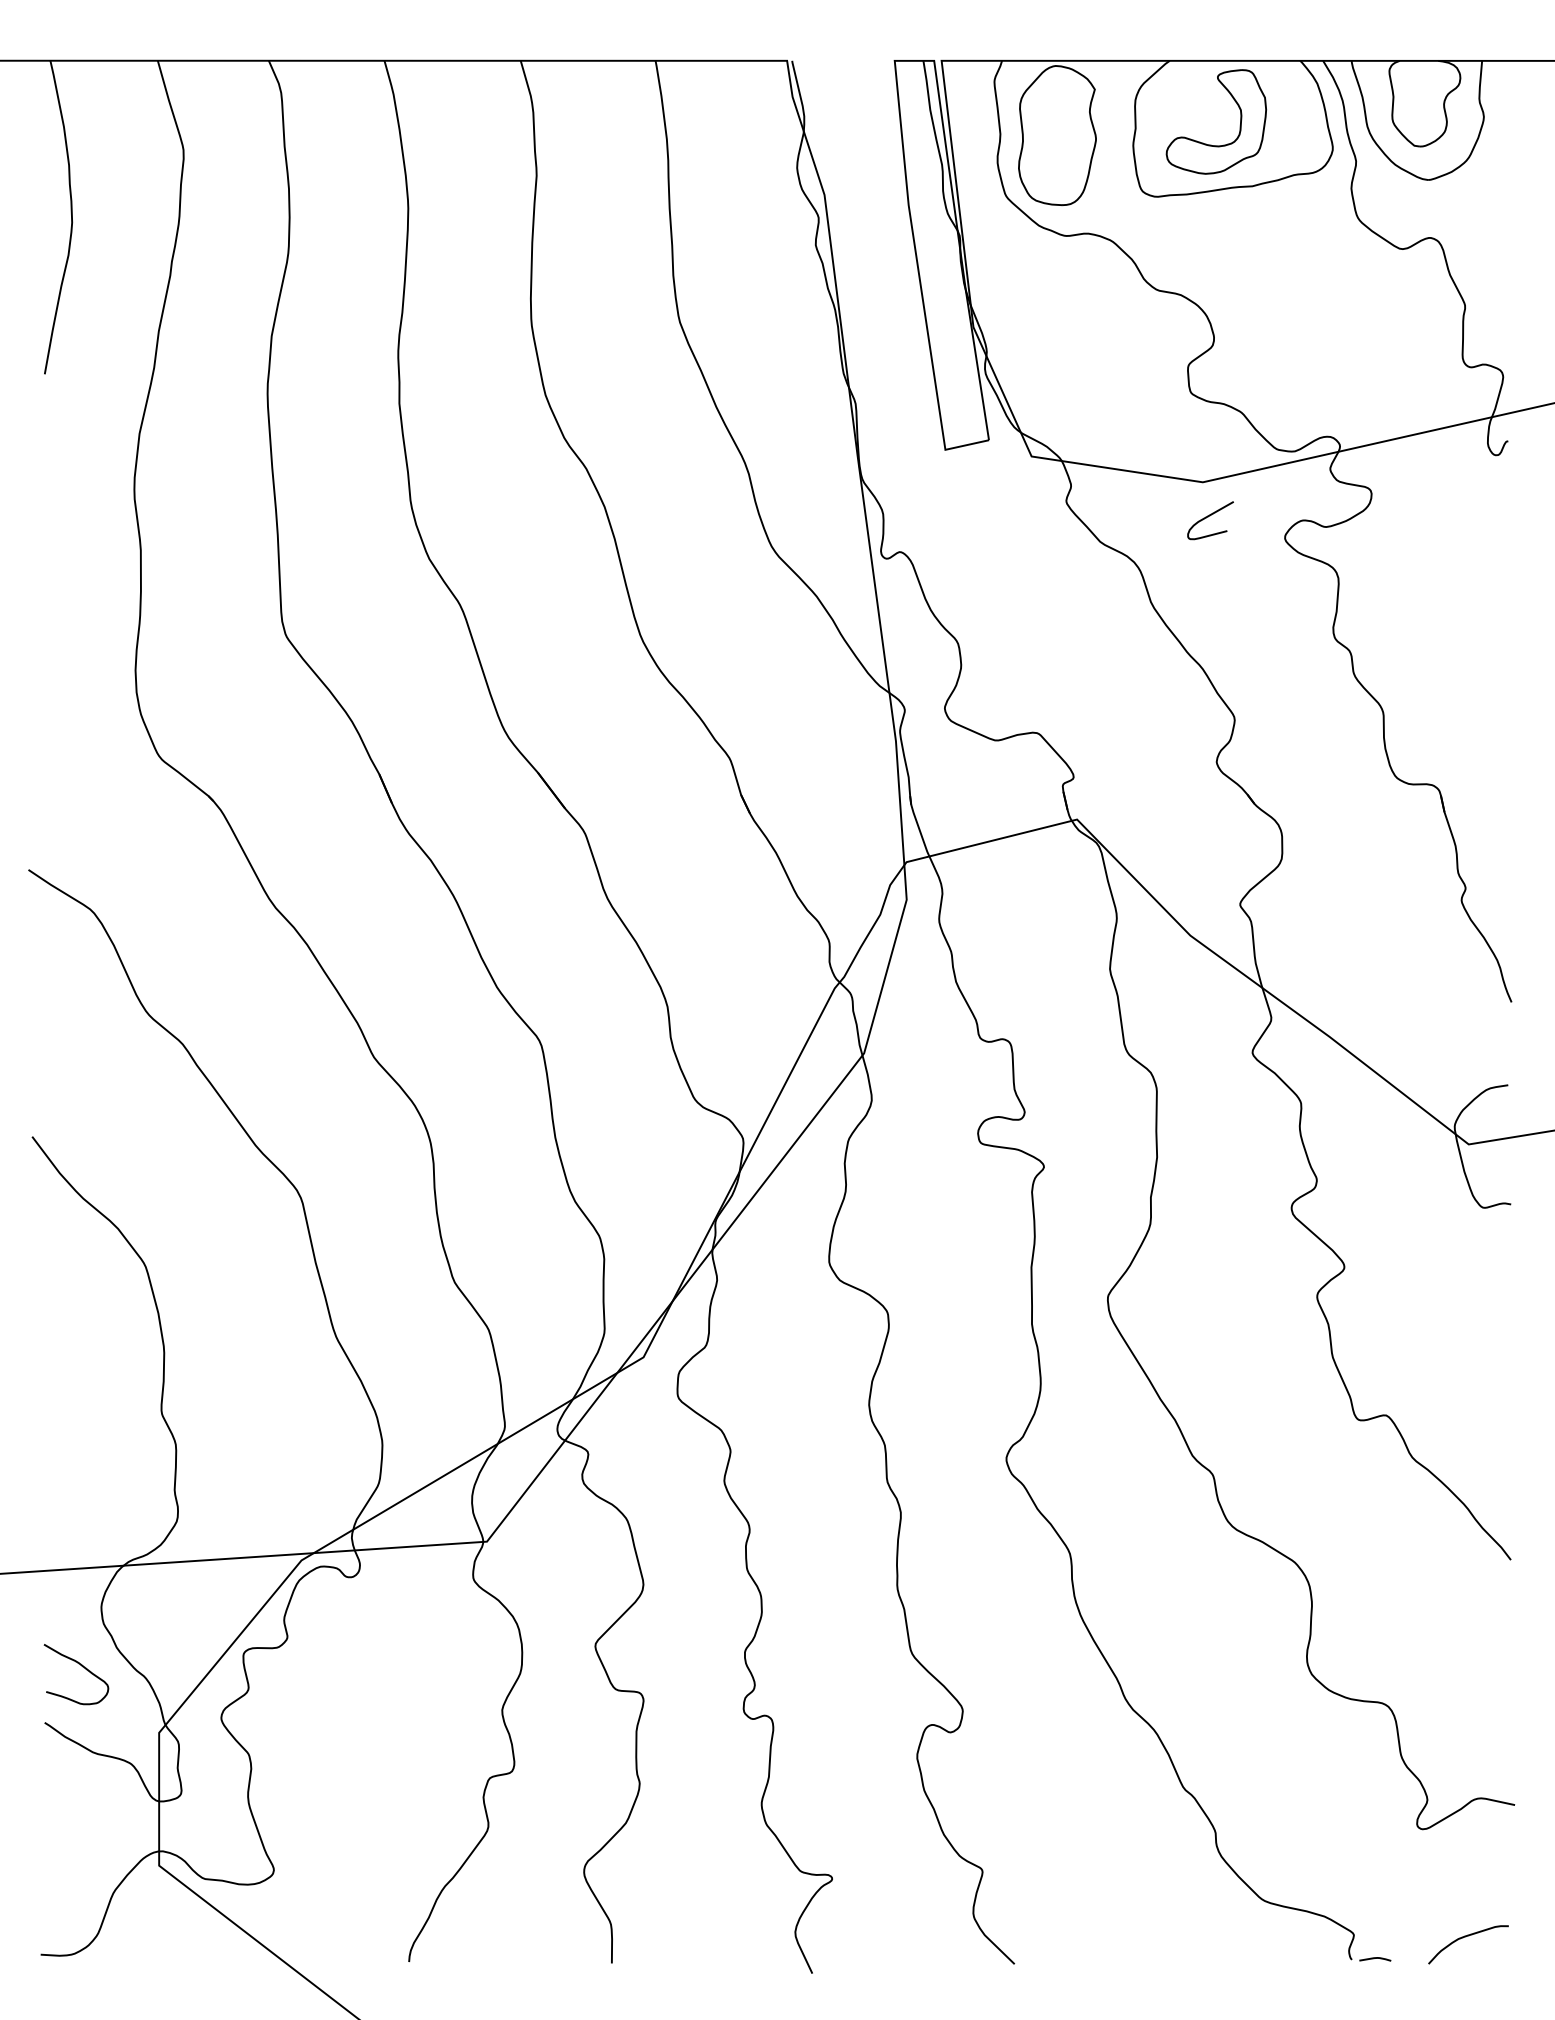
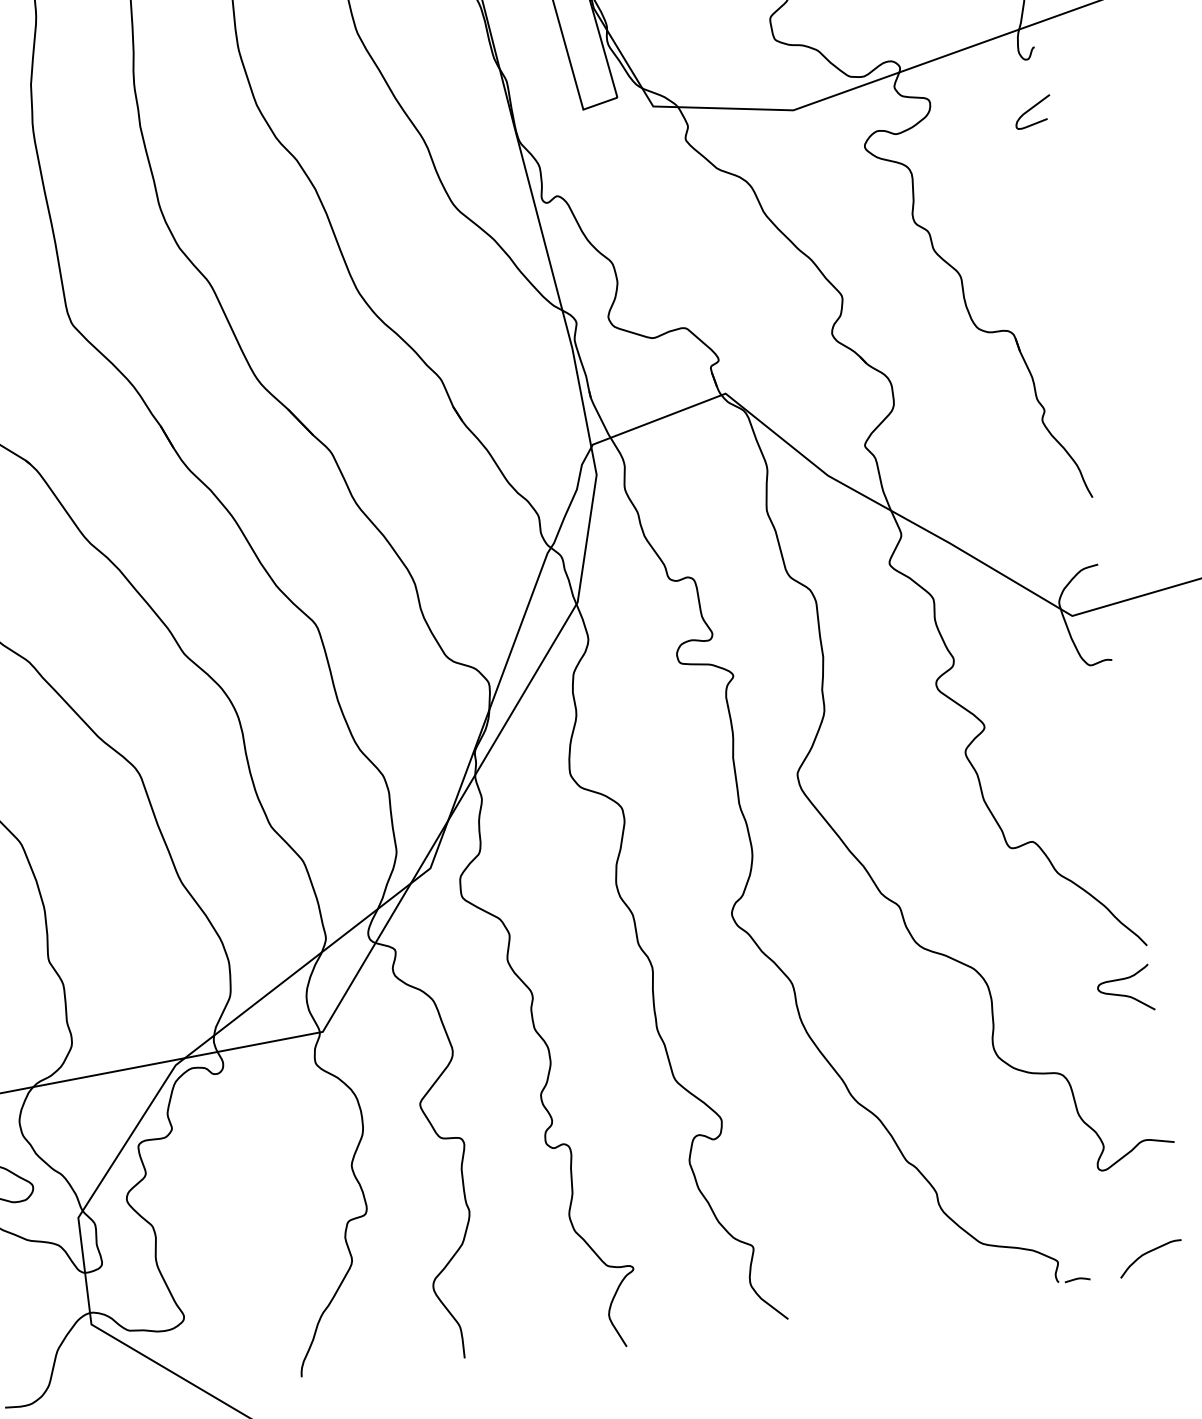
curve: (1208, 517) -> (1031, 109), moved
curve: (1474, 1616) -> (1123, 994), added

